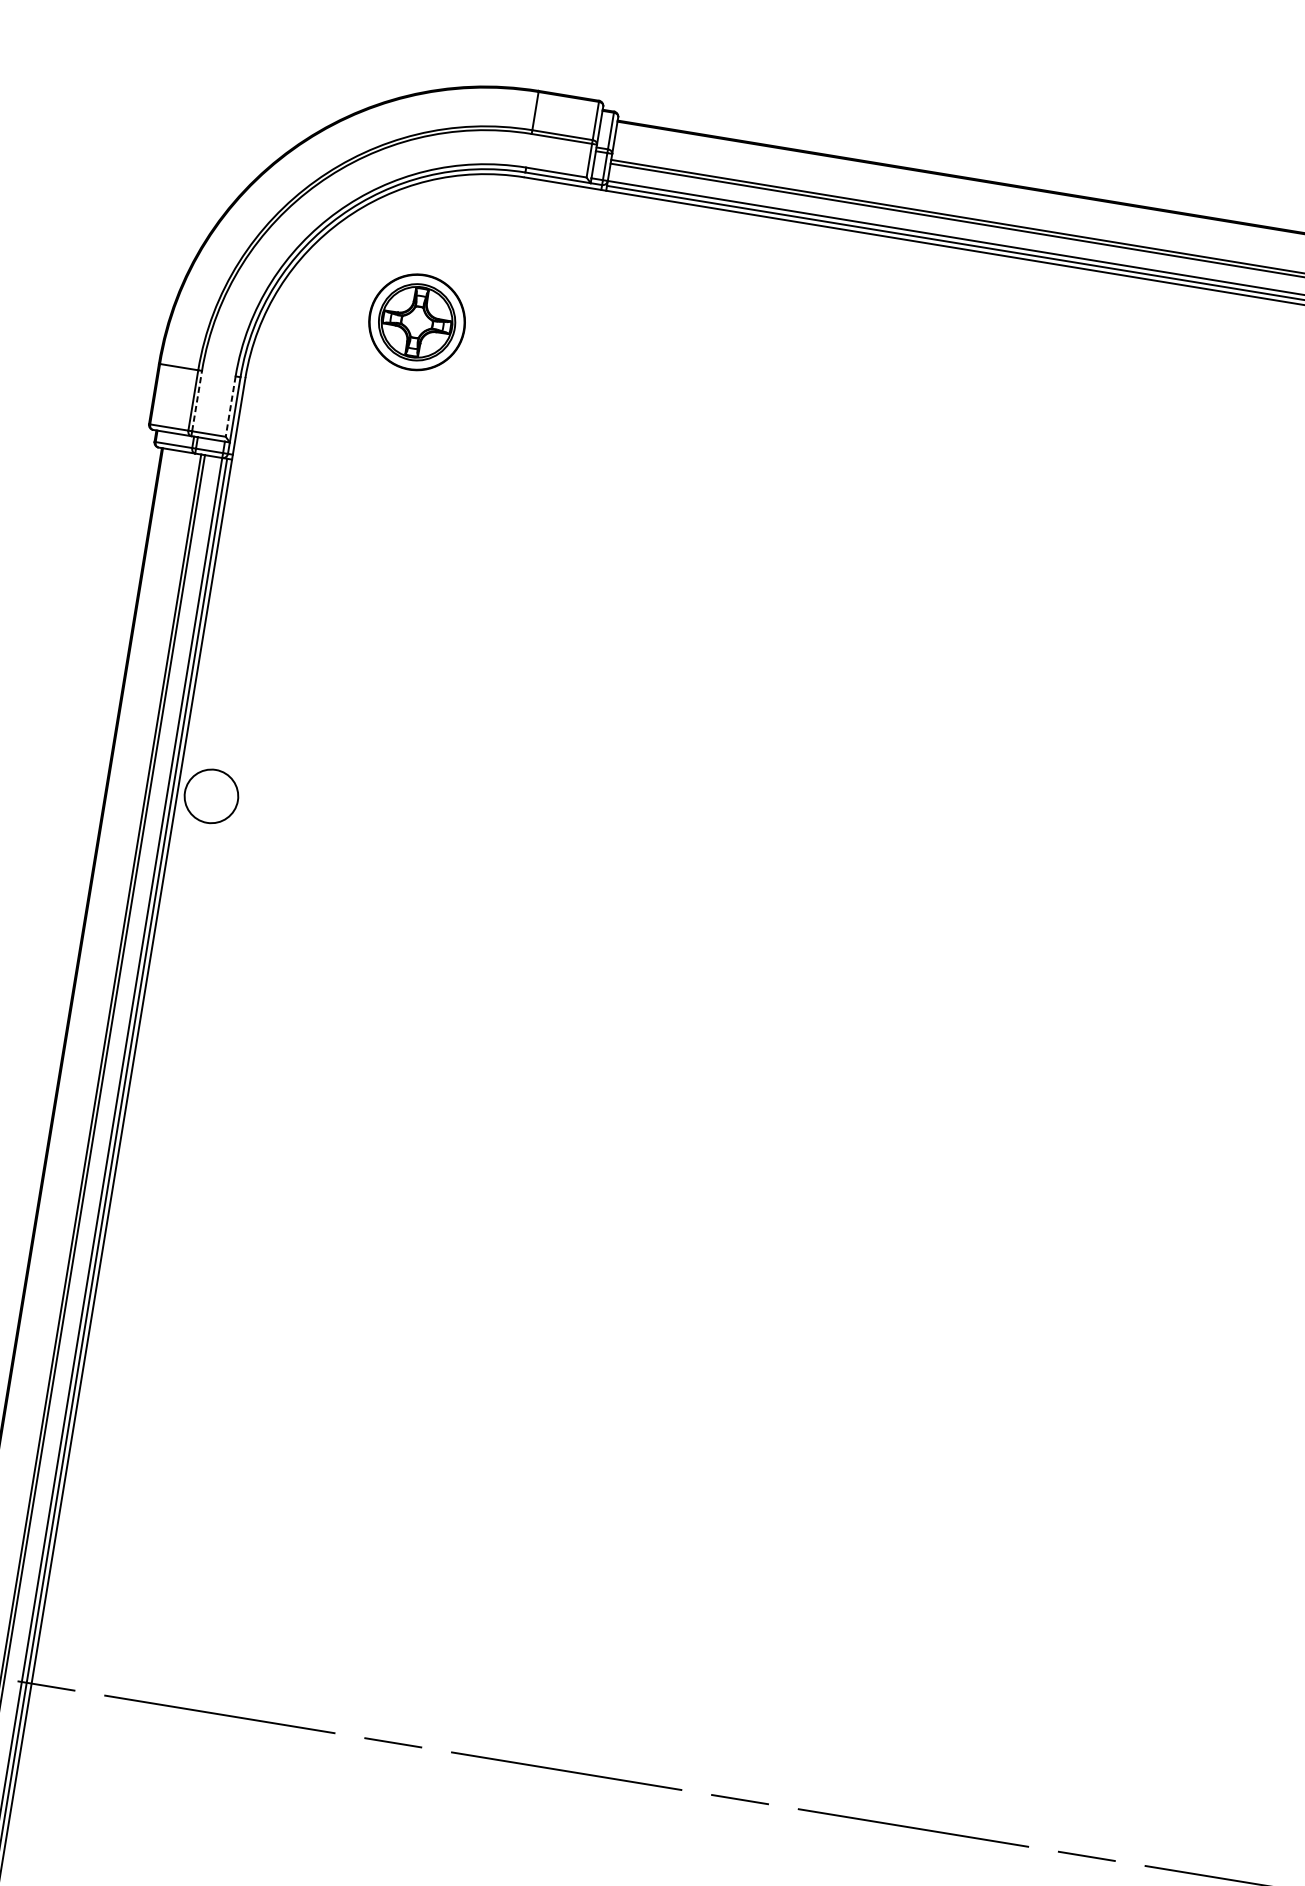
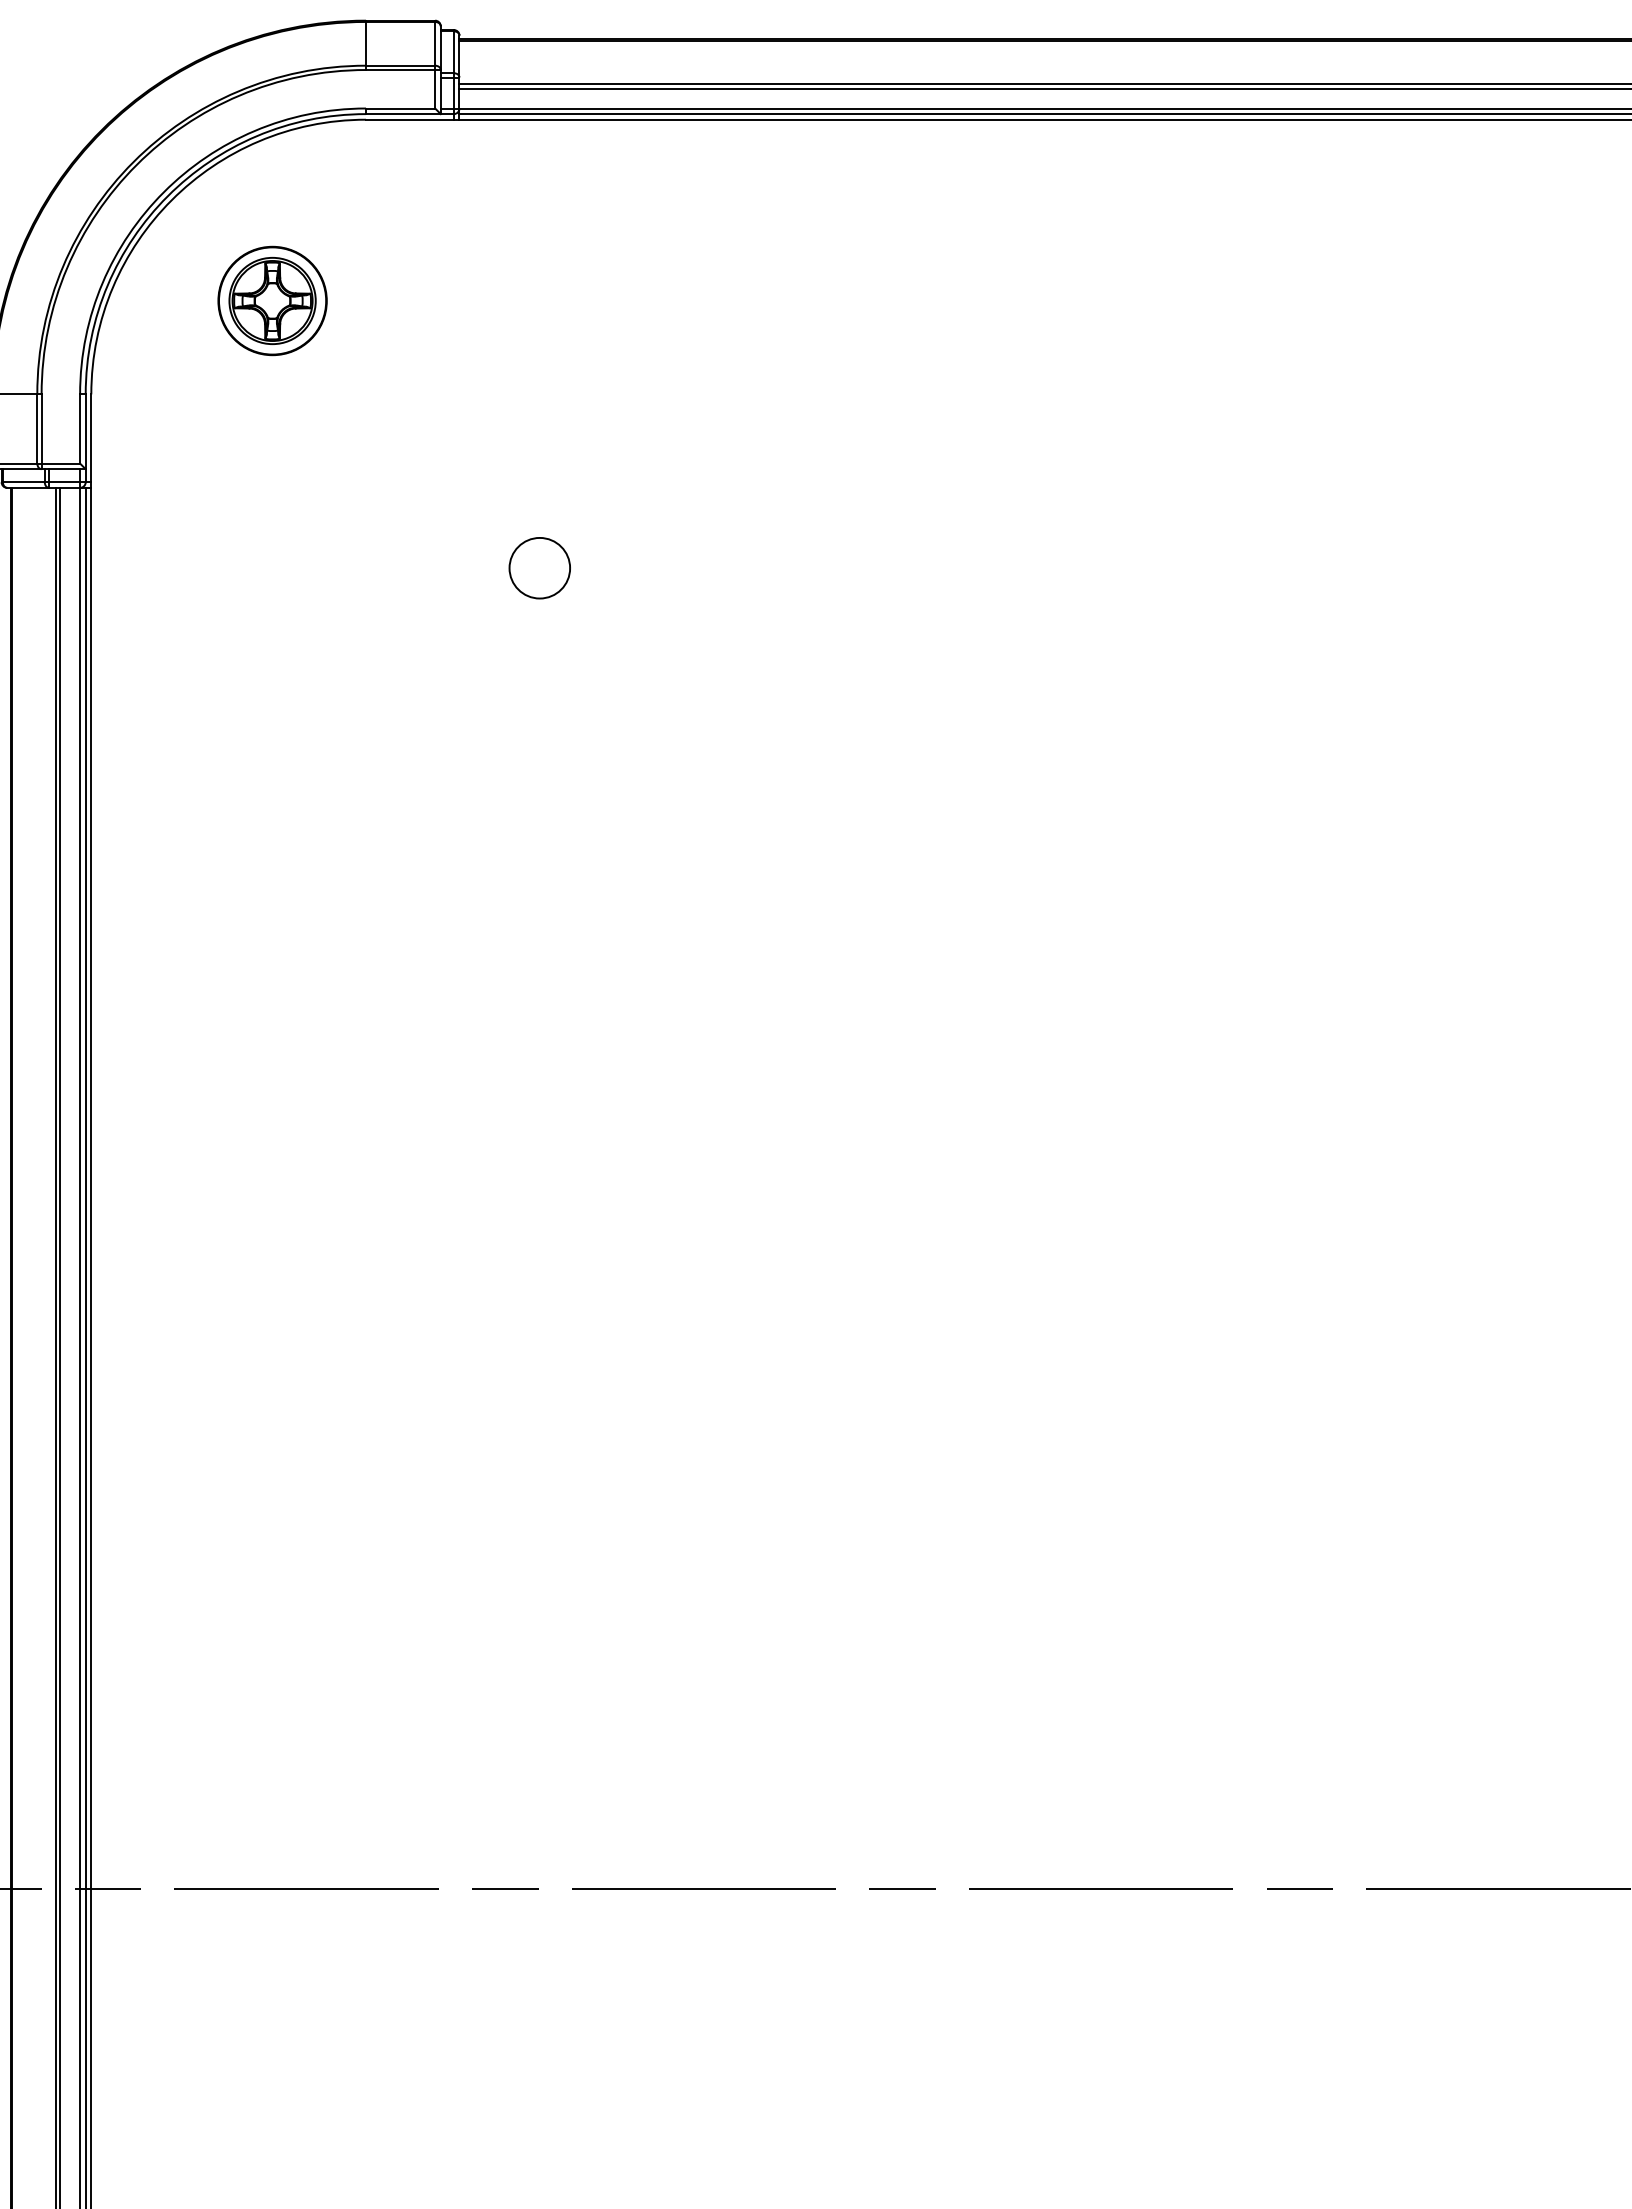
line: (196, 401) -> (41, 429), dashed -> solid
line: (230, 407) -> (80, 429), dashed -> solid
circle: (211, 796) -> (539, 568), moved

